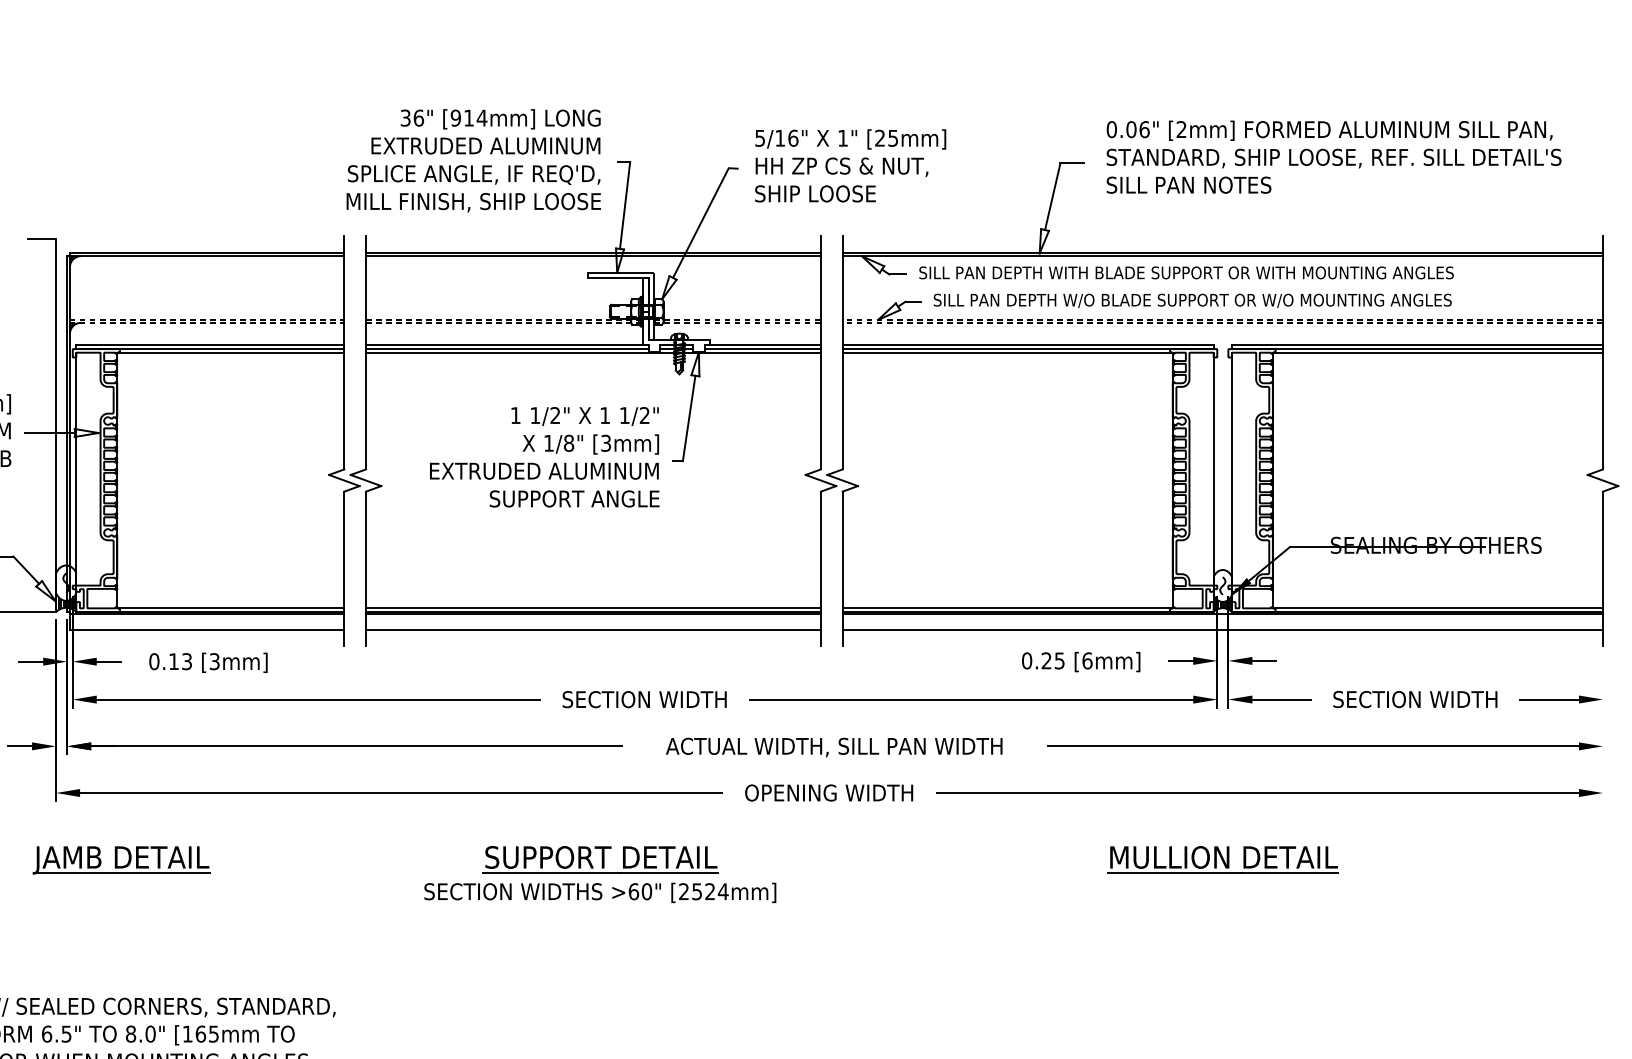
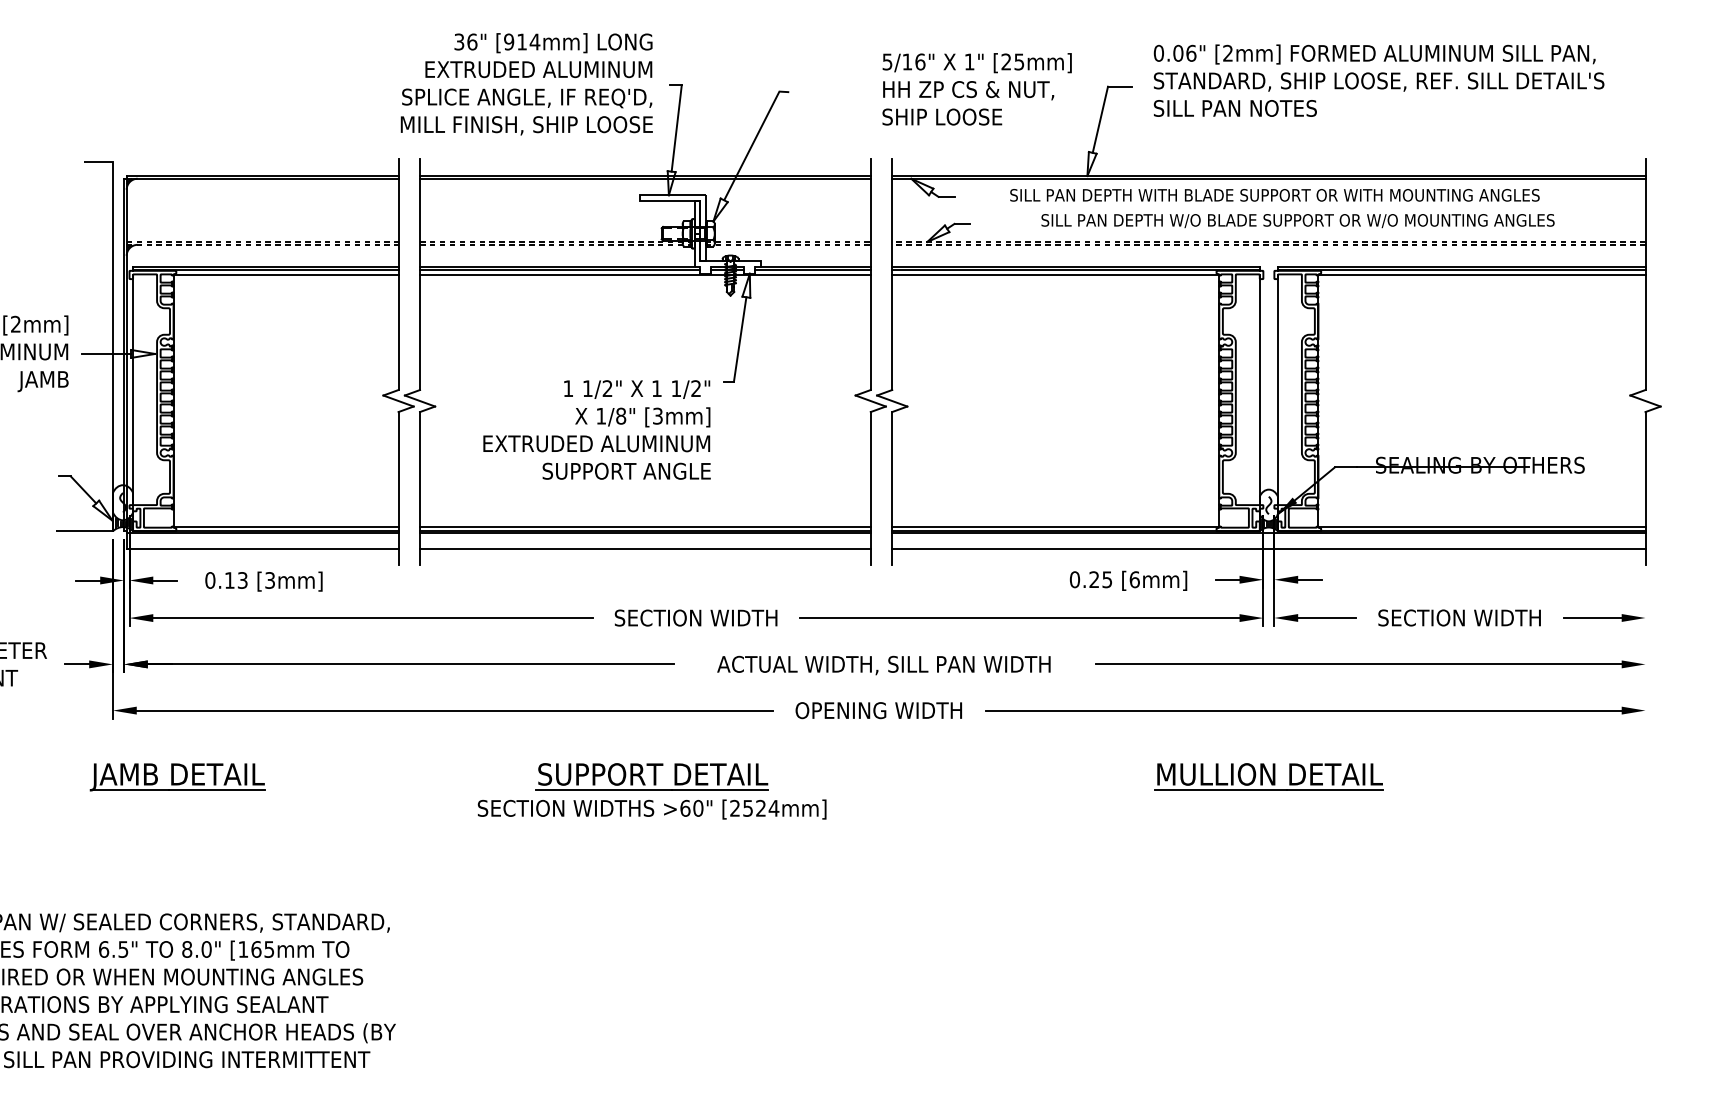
text: (849, 166) -> (976, 89), moved
text: (1186, 273) -> (1274, 195), moved
text: (1192, 301) -> (1297, 221), moved
text: (544, 456) -> (596, 429), moved

